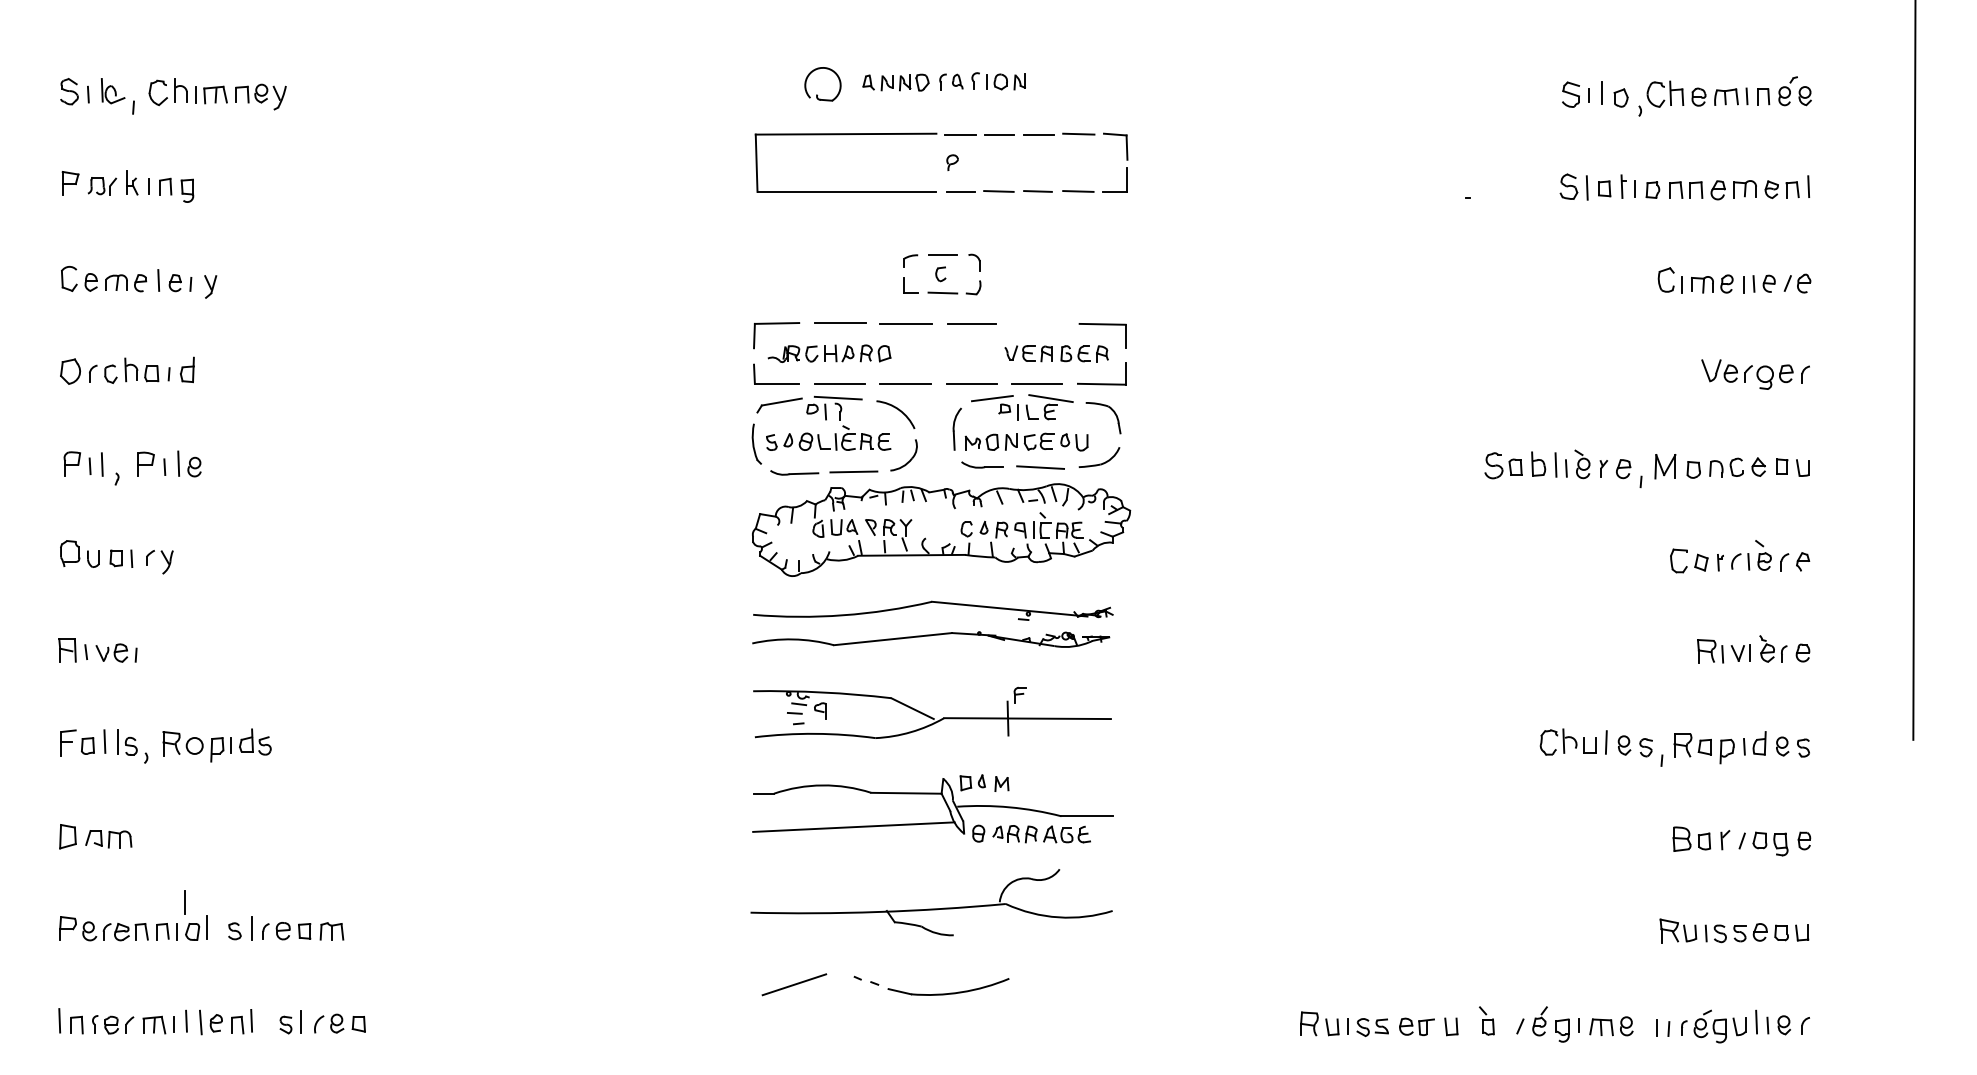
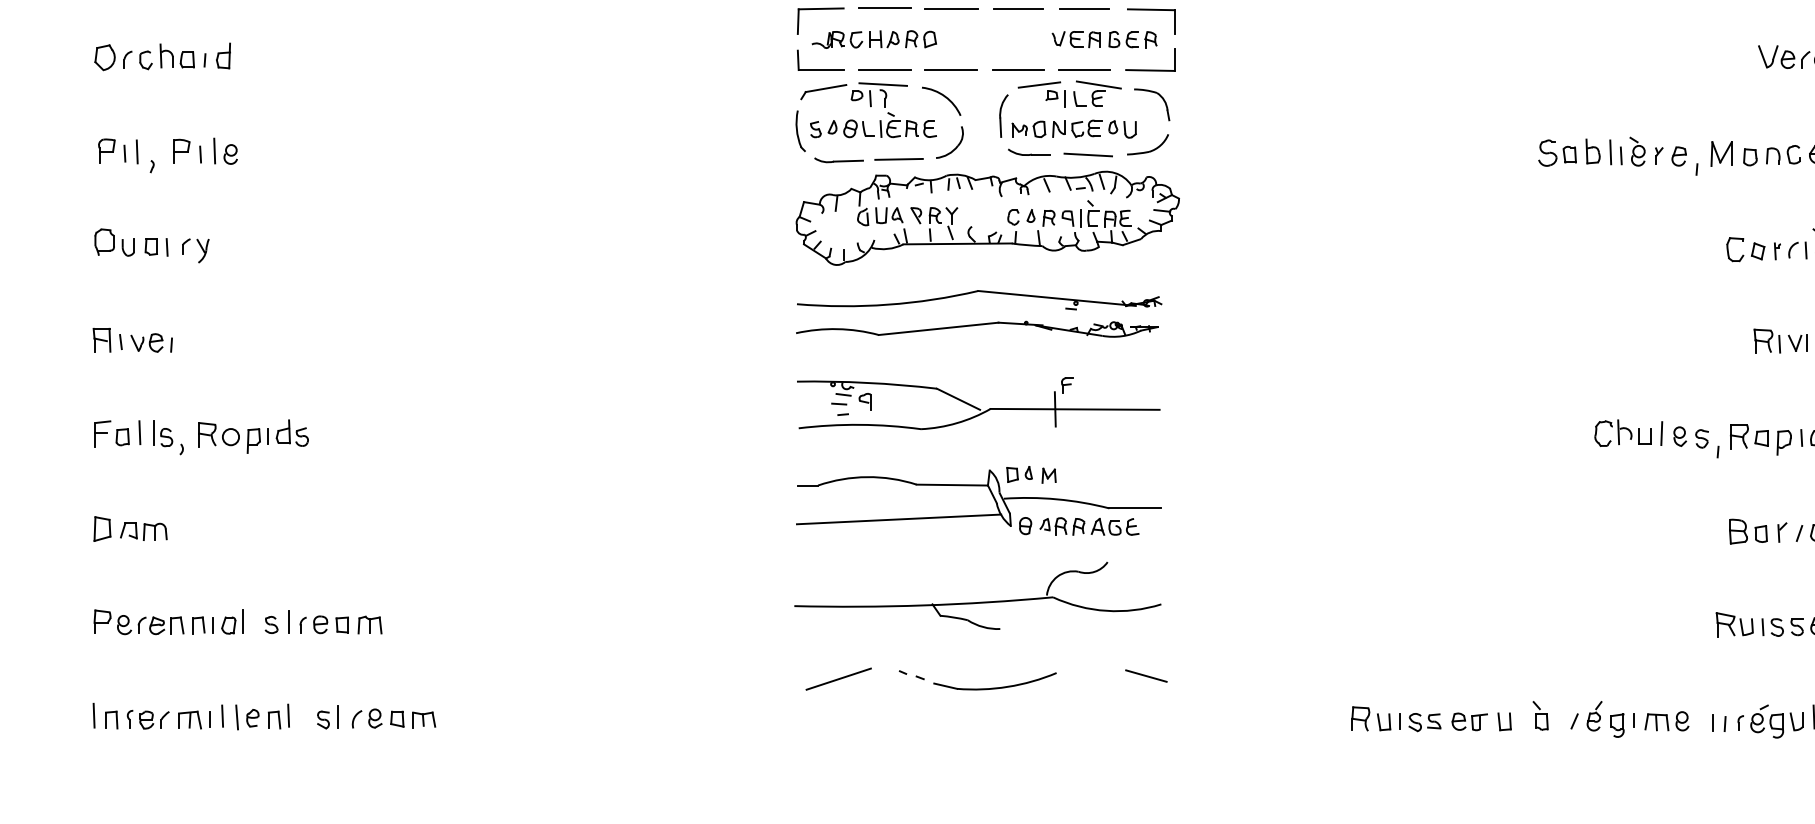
line: (1036, 323) -> (1084, 8), added
line: (184, 902) -> (220, 595), removed
line: (1097, 981) -> (1145, 675), added
part: (385, 1024) -> (424, 719), added

